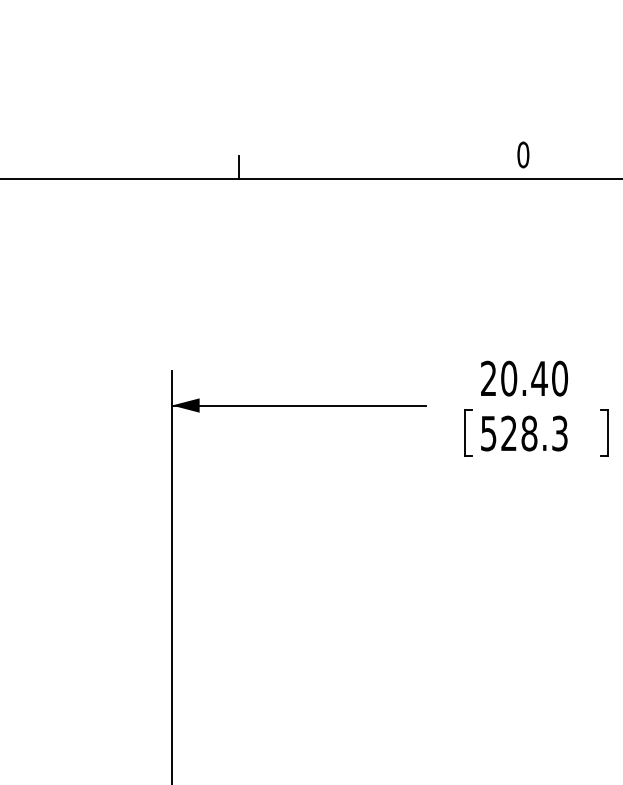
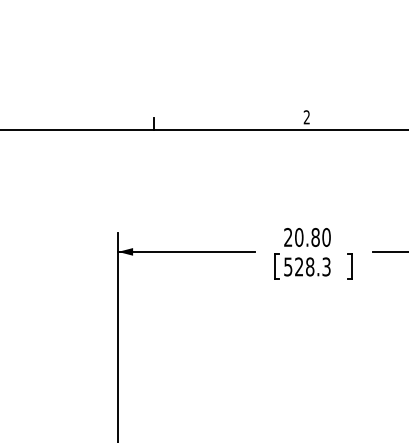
text: (522, 155) -> (306, 117), 0 -> 2
text: (539, 378) -> (315, 237), 20.40 -> 20.80

